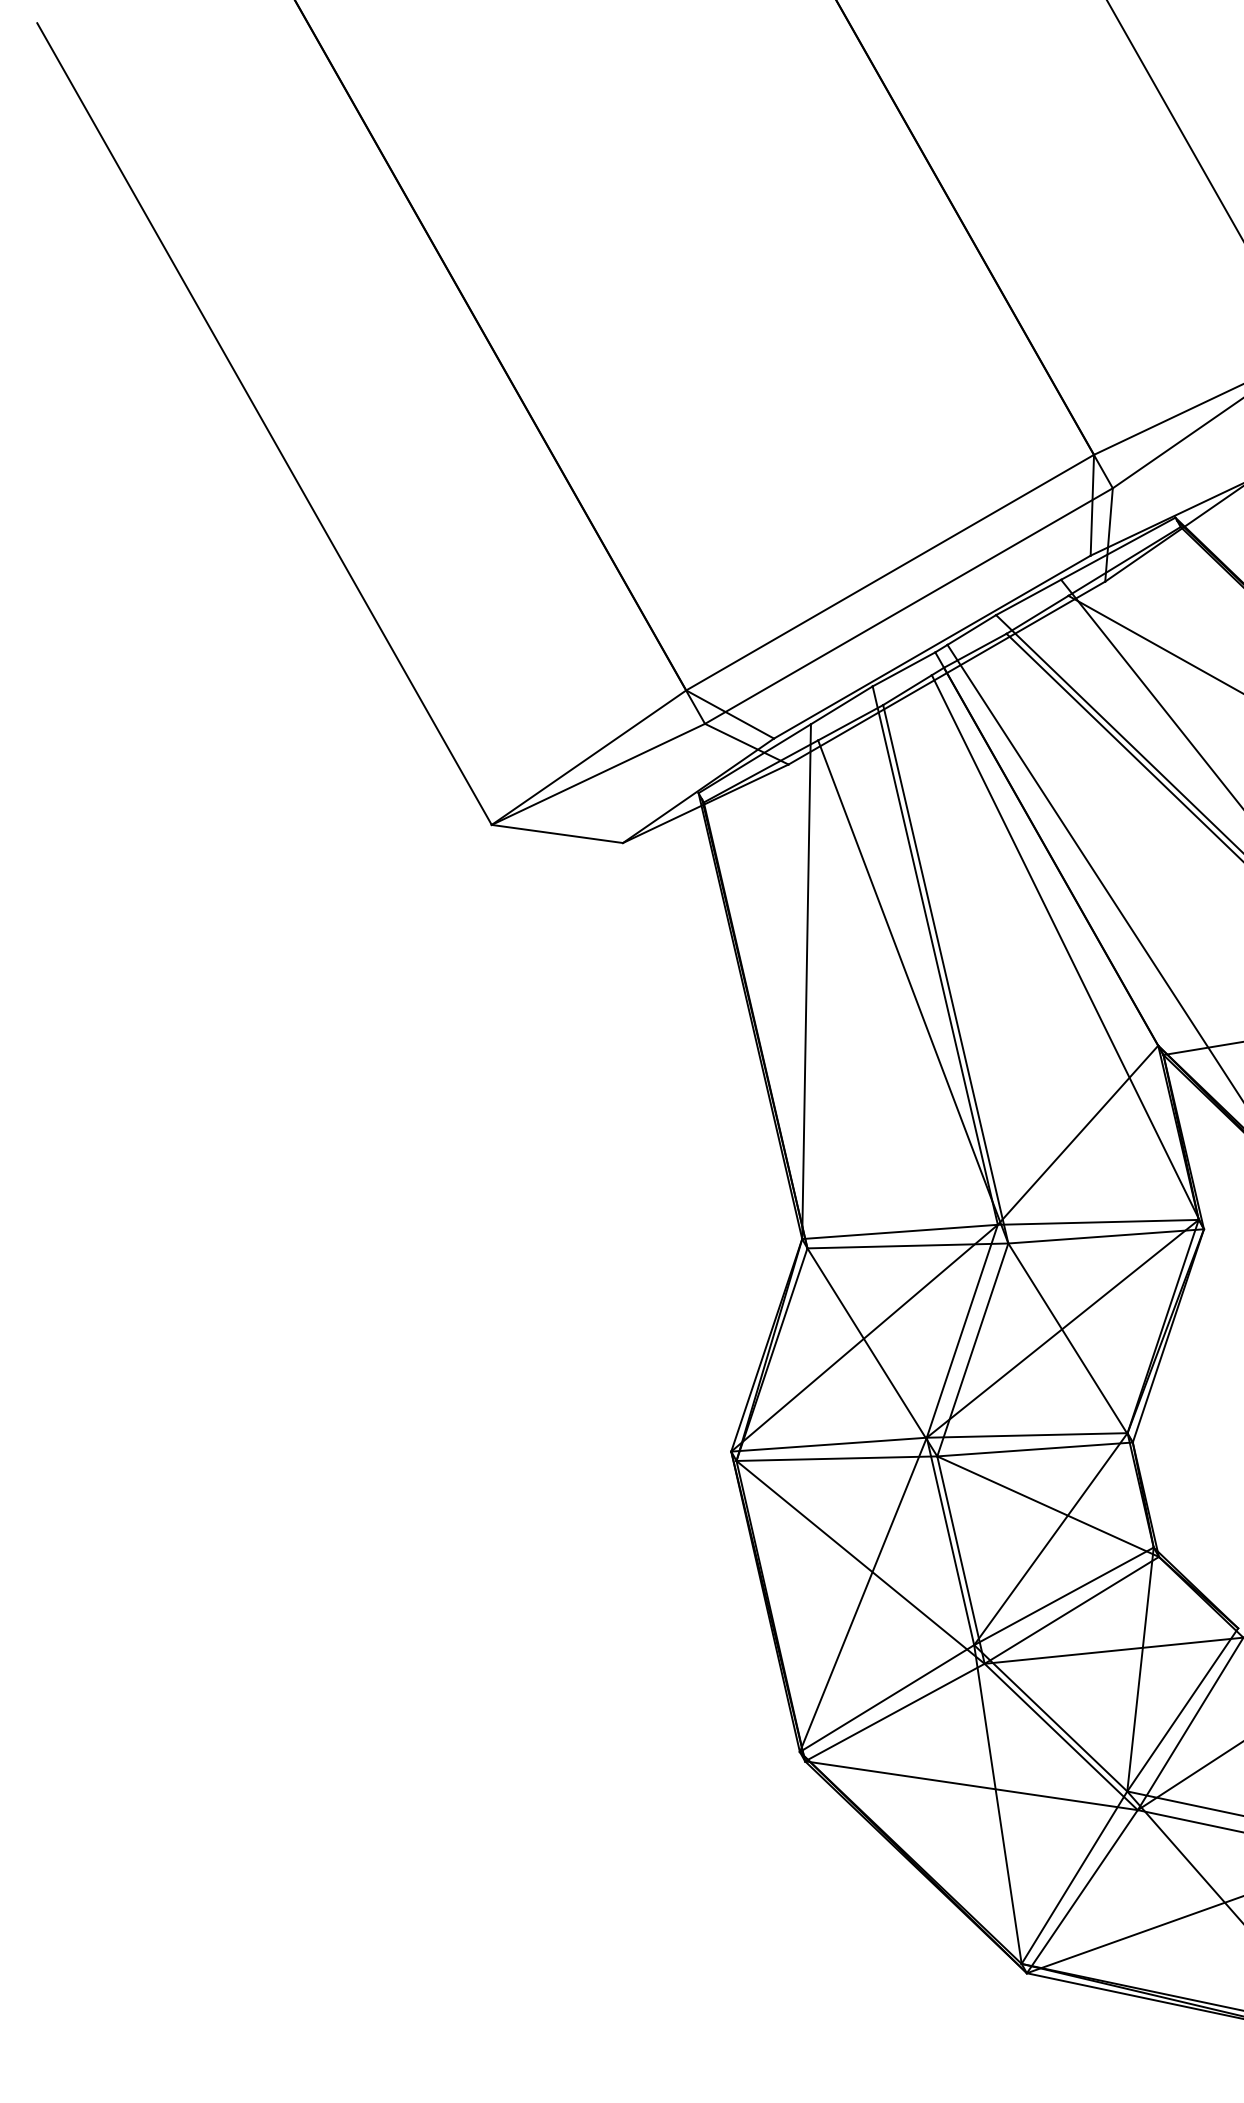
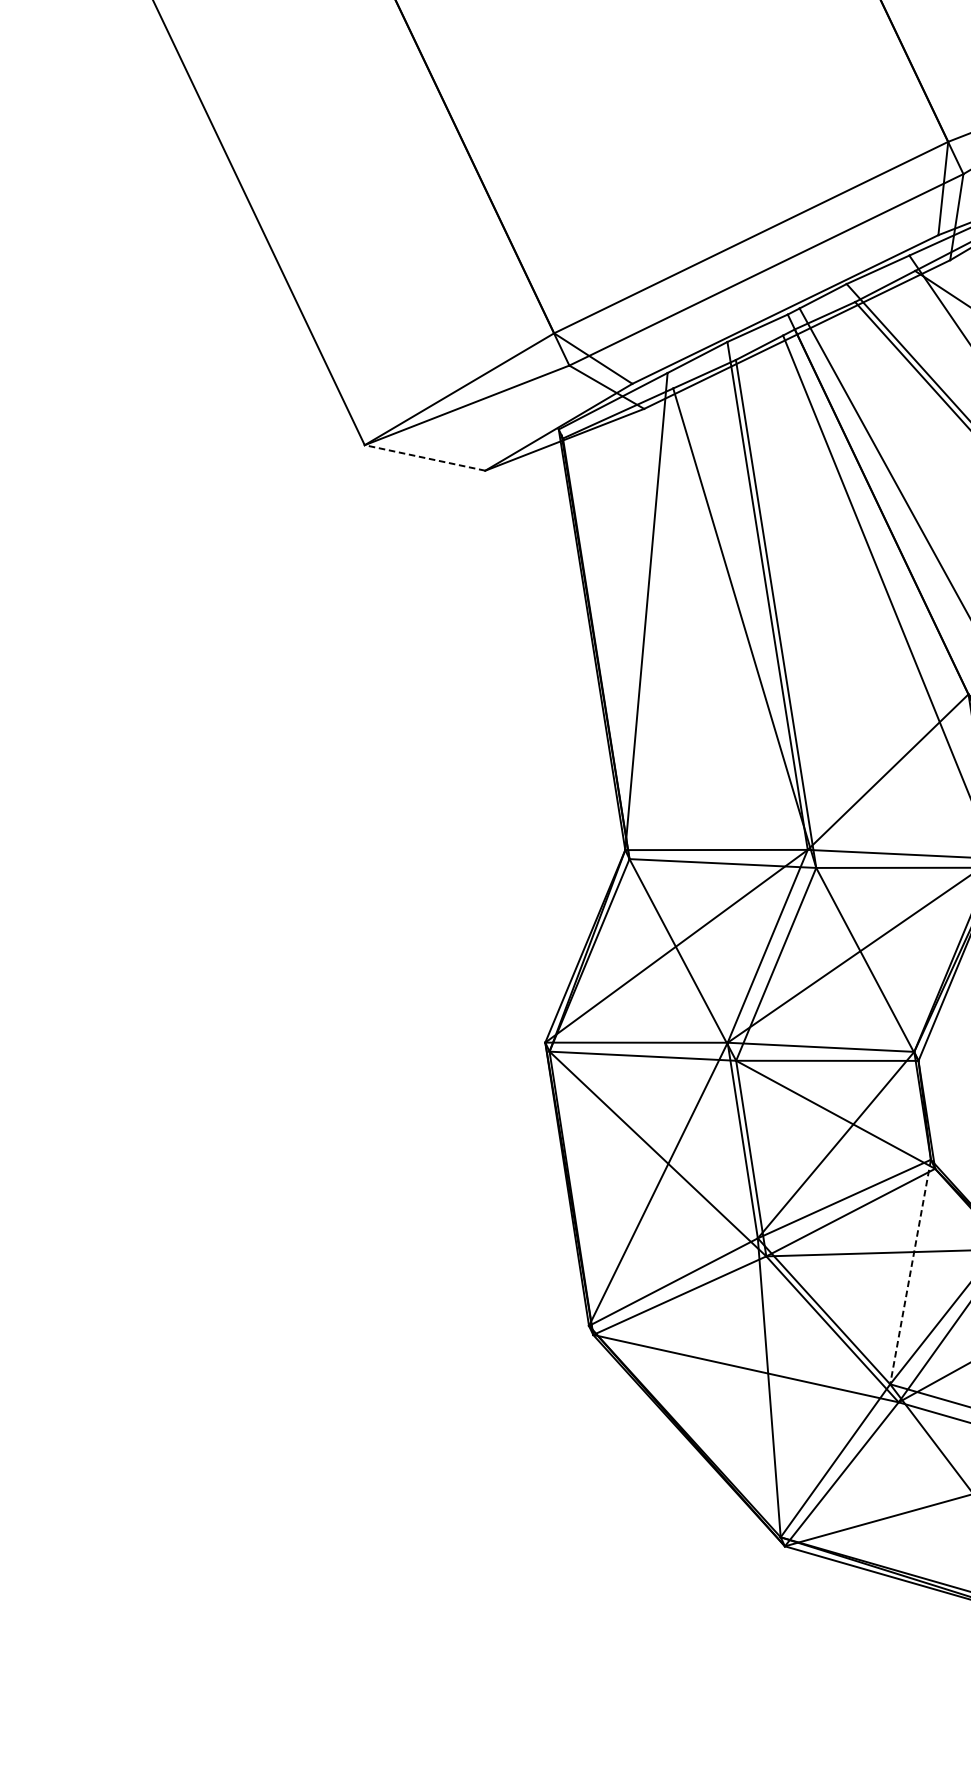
line: (556, 833) -> (424, 457), solid -> dashed
line: (1140, 1669) -> (910, 1272), solid -> dashed

